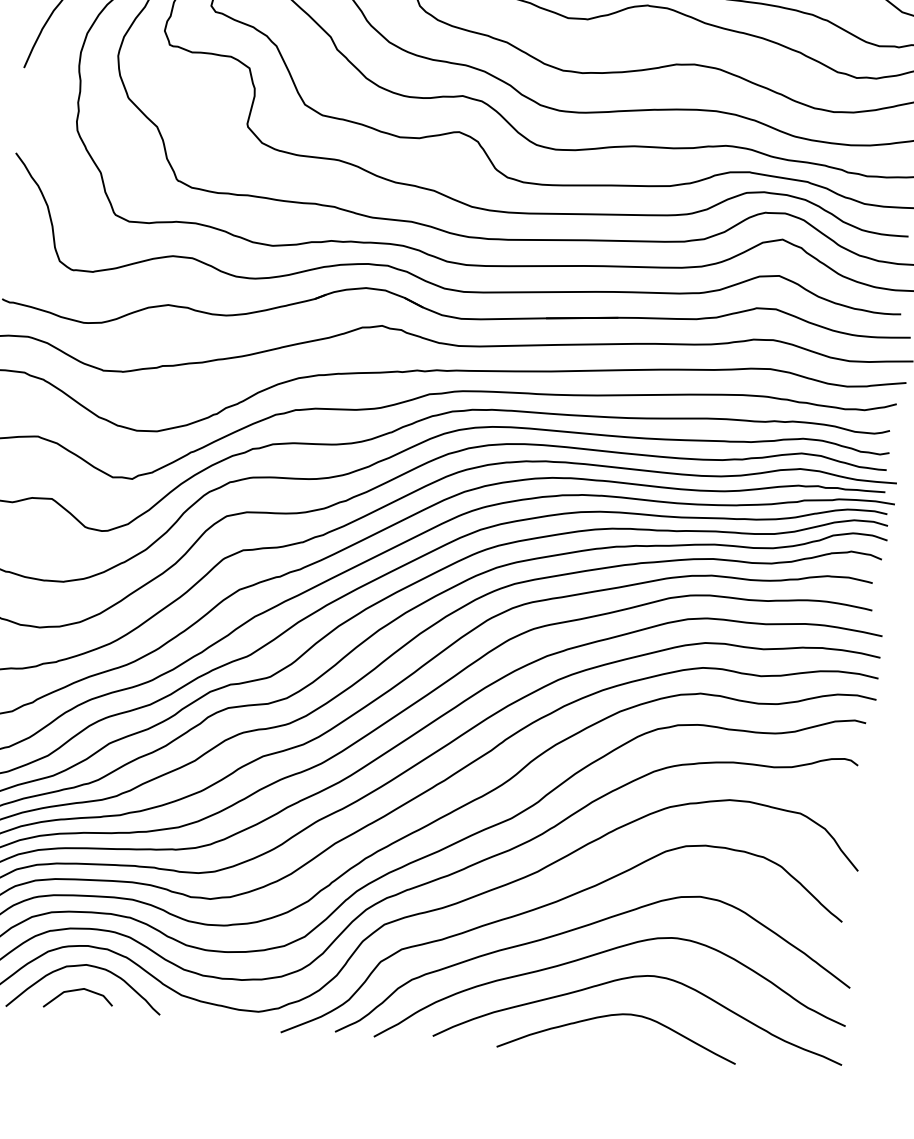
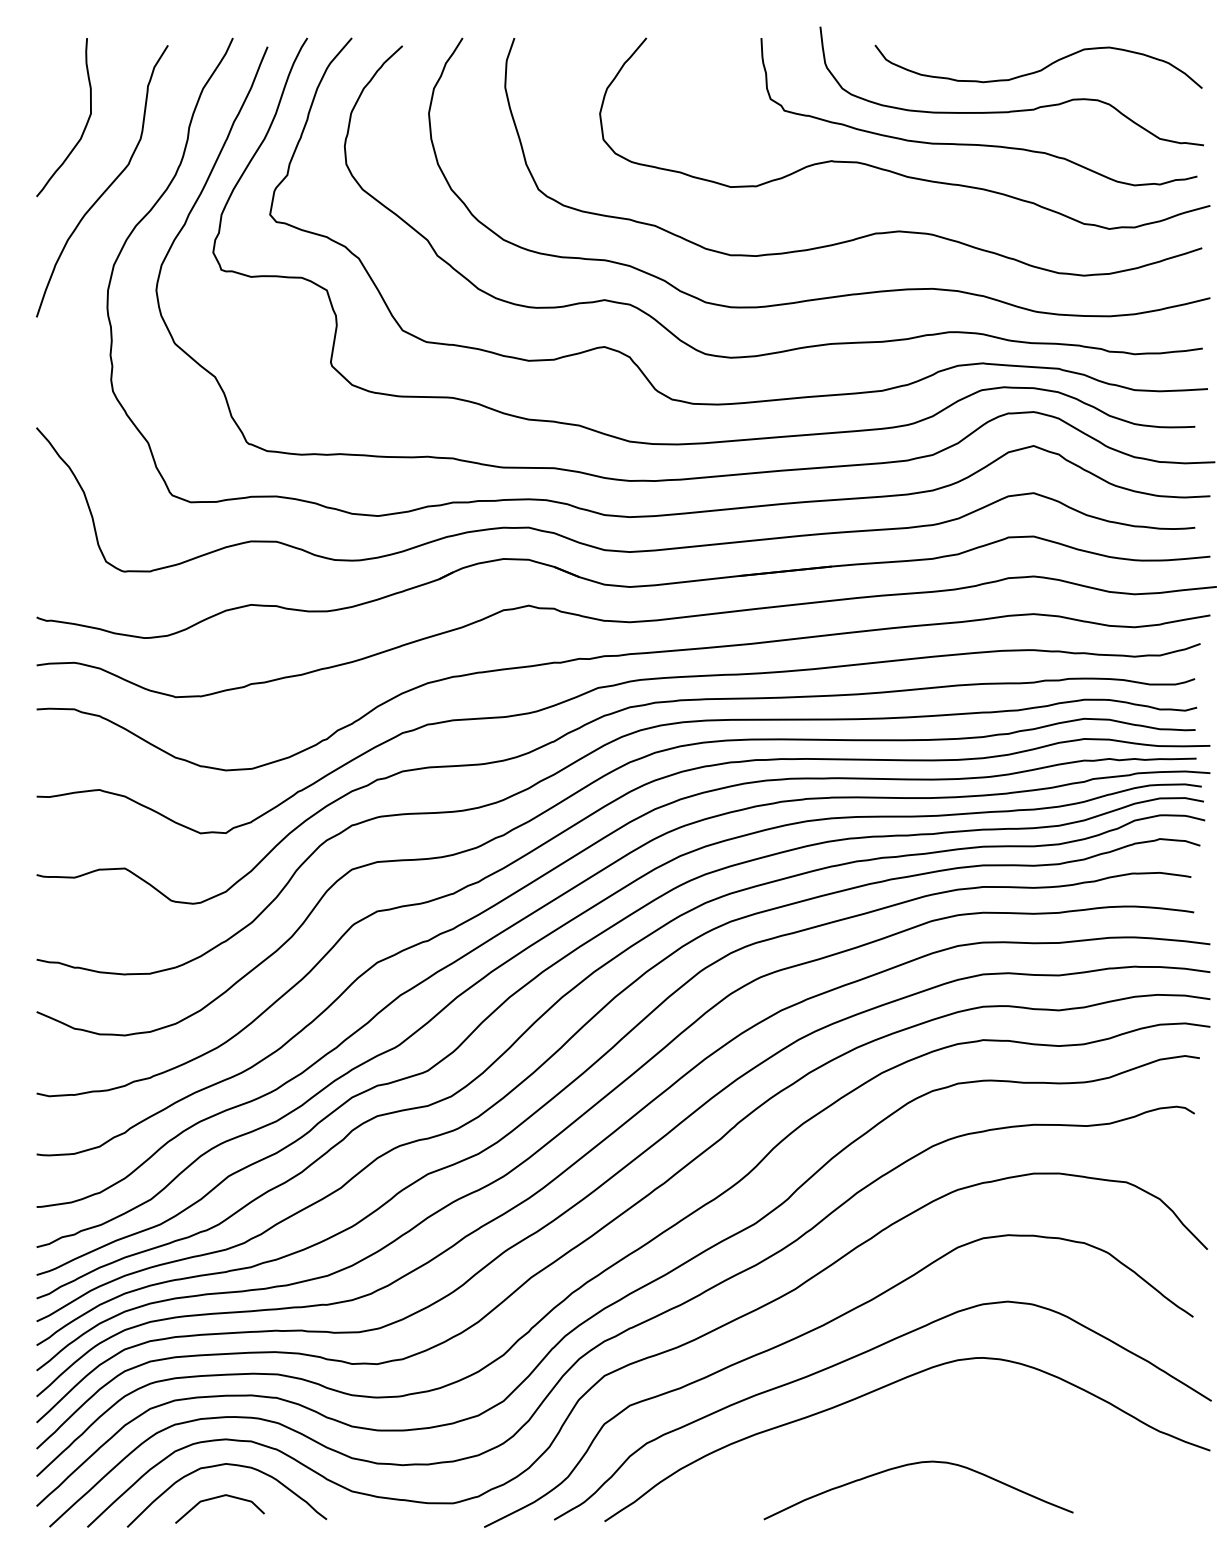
curve: (640, 977) -> (940, 1412), removed

